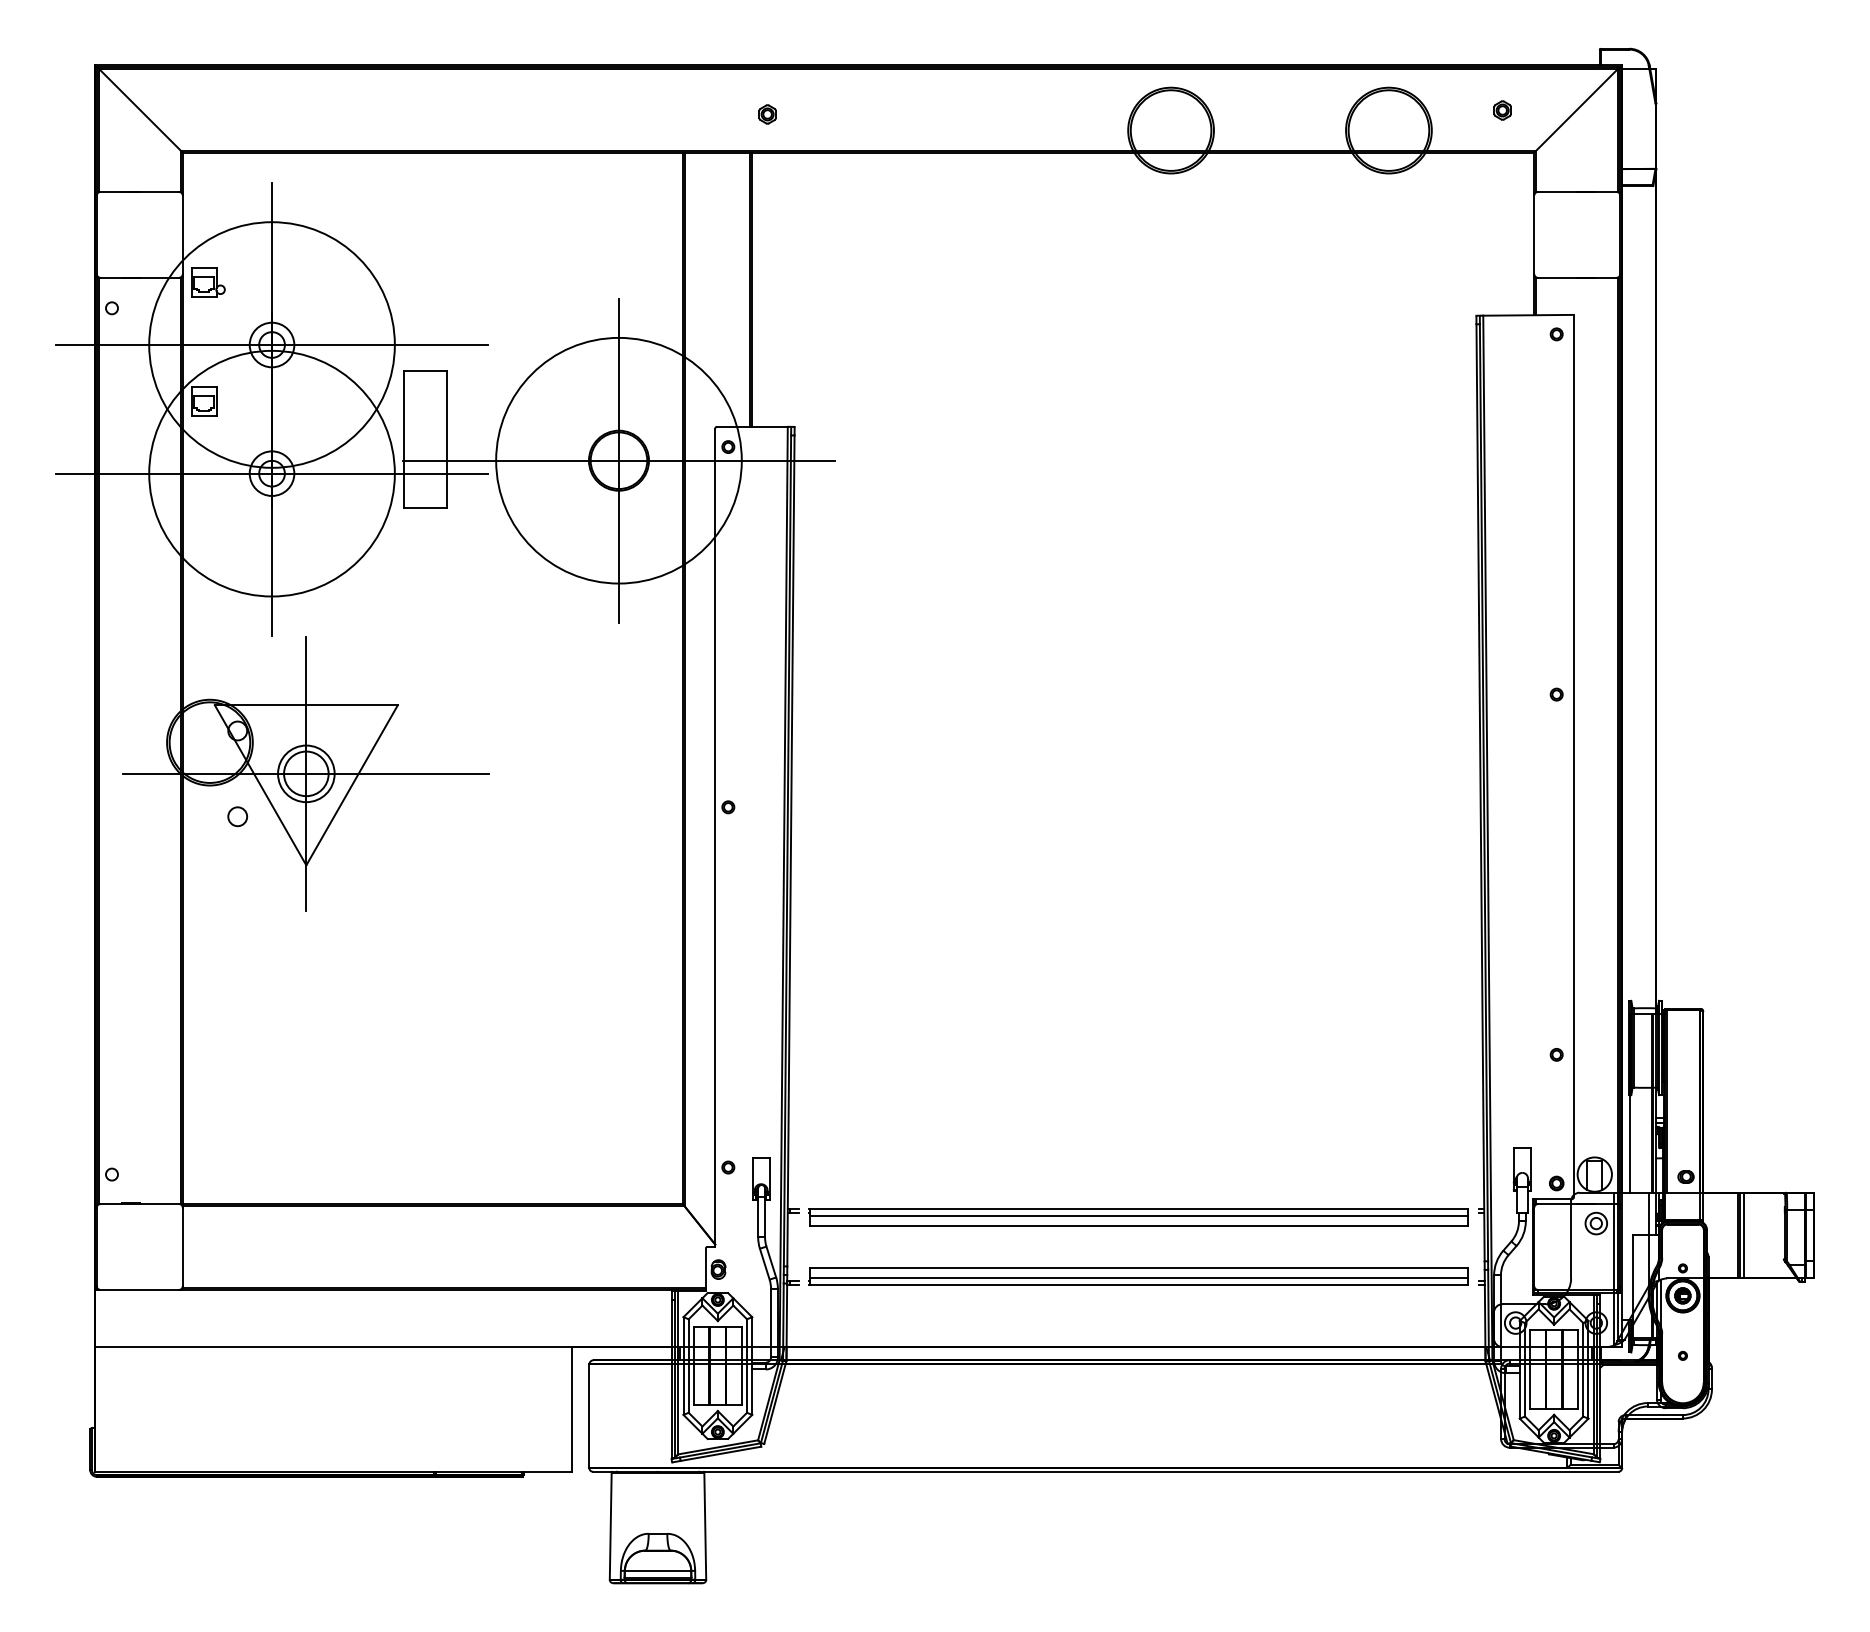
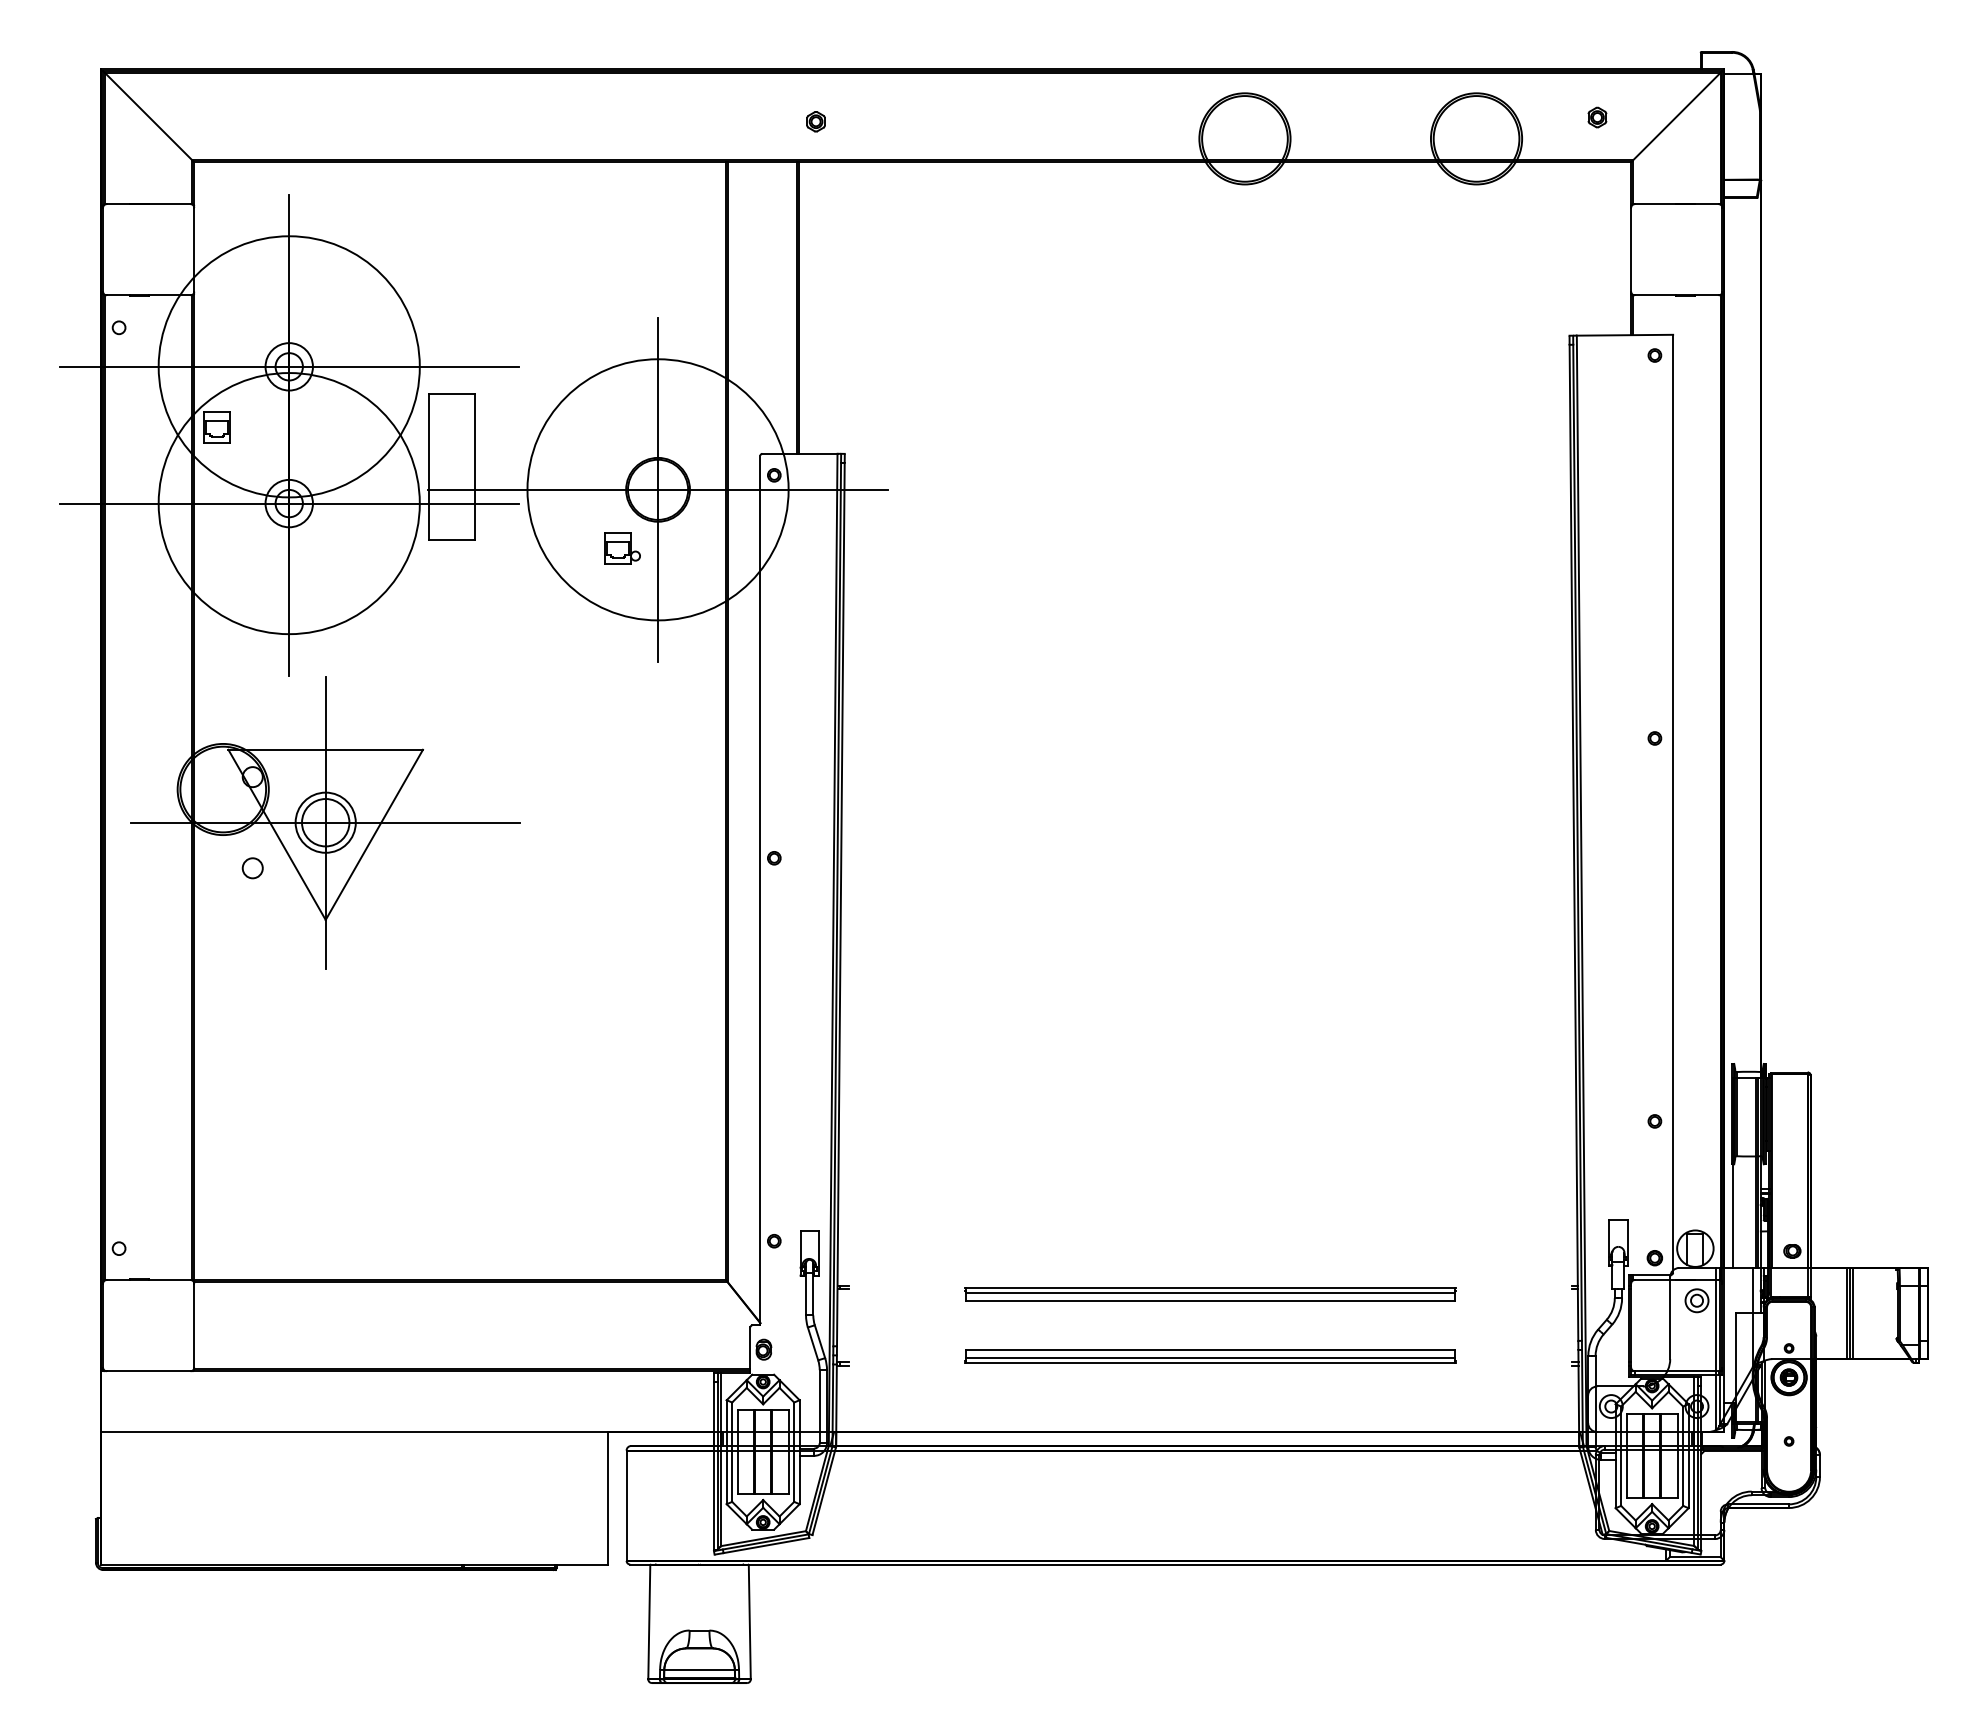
part: (208, 282) -> (622, 548), moved
part: (1138, 1217) -> (1210, 1294), size x0.7
part: (1138, 1276) -> (1210, 1356), size x0.7

